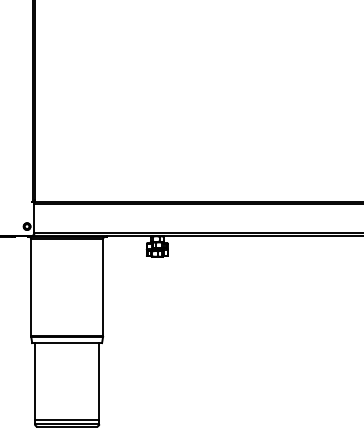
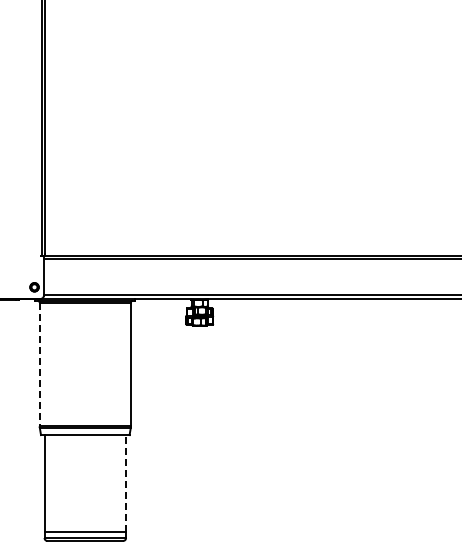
line: (31, 287) -> (39, 364), solid -> dashed
line: (98, 381) -> (125, 483), solid -> dashed

